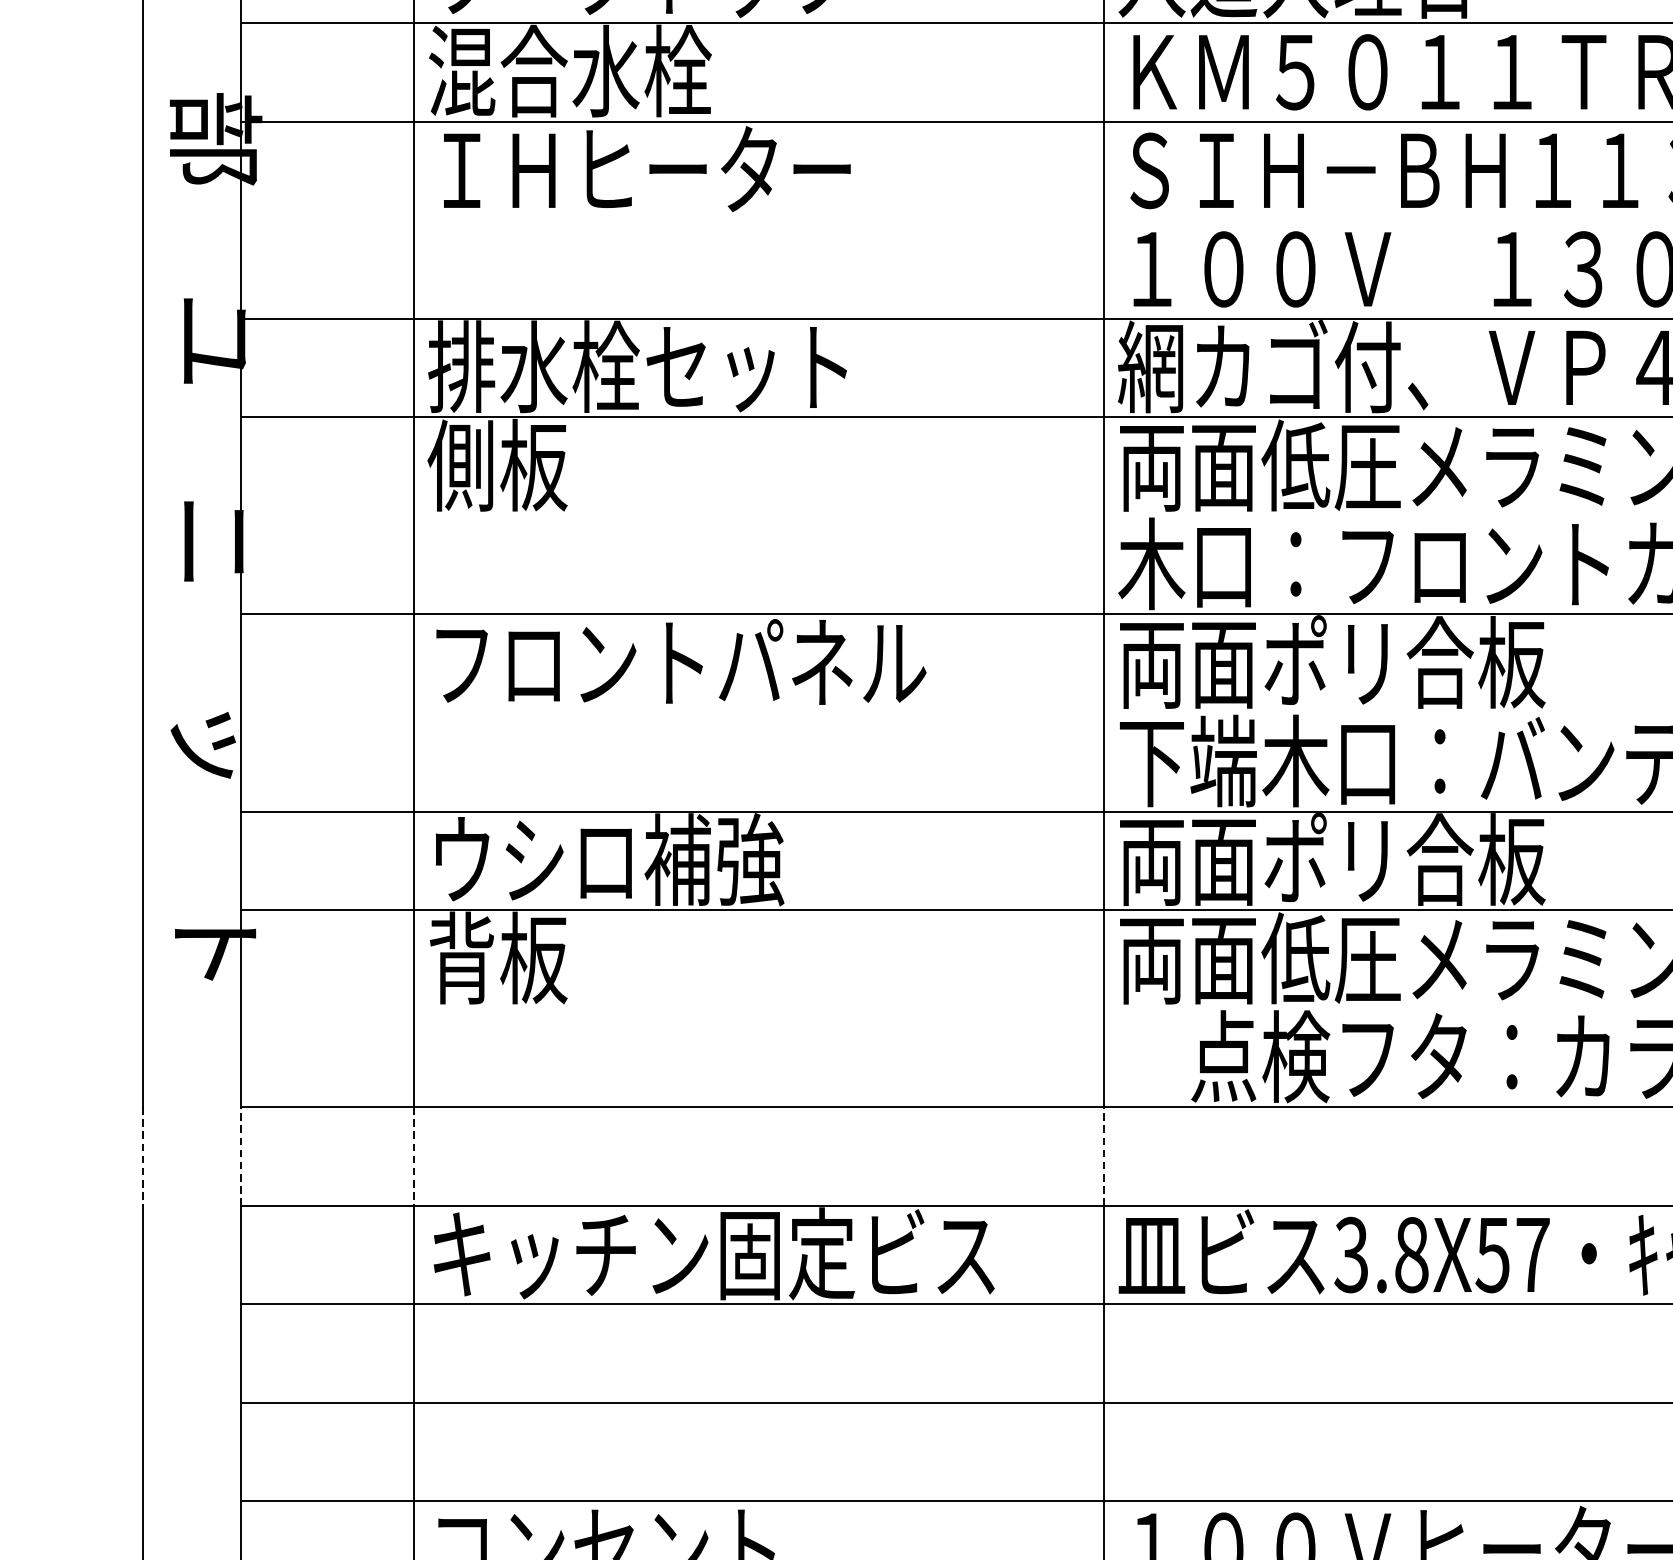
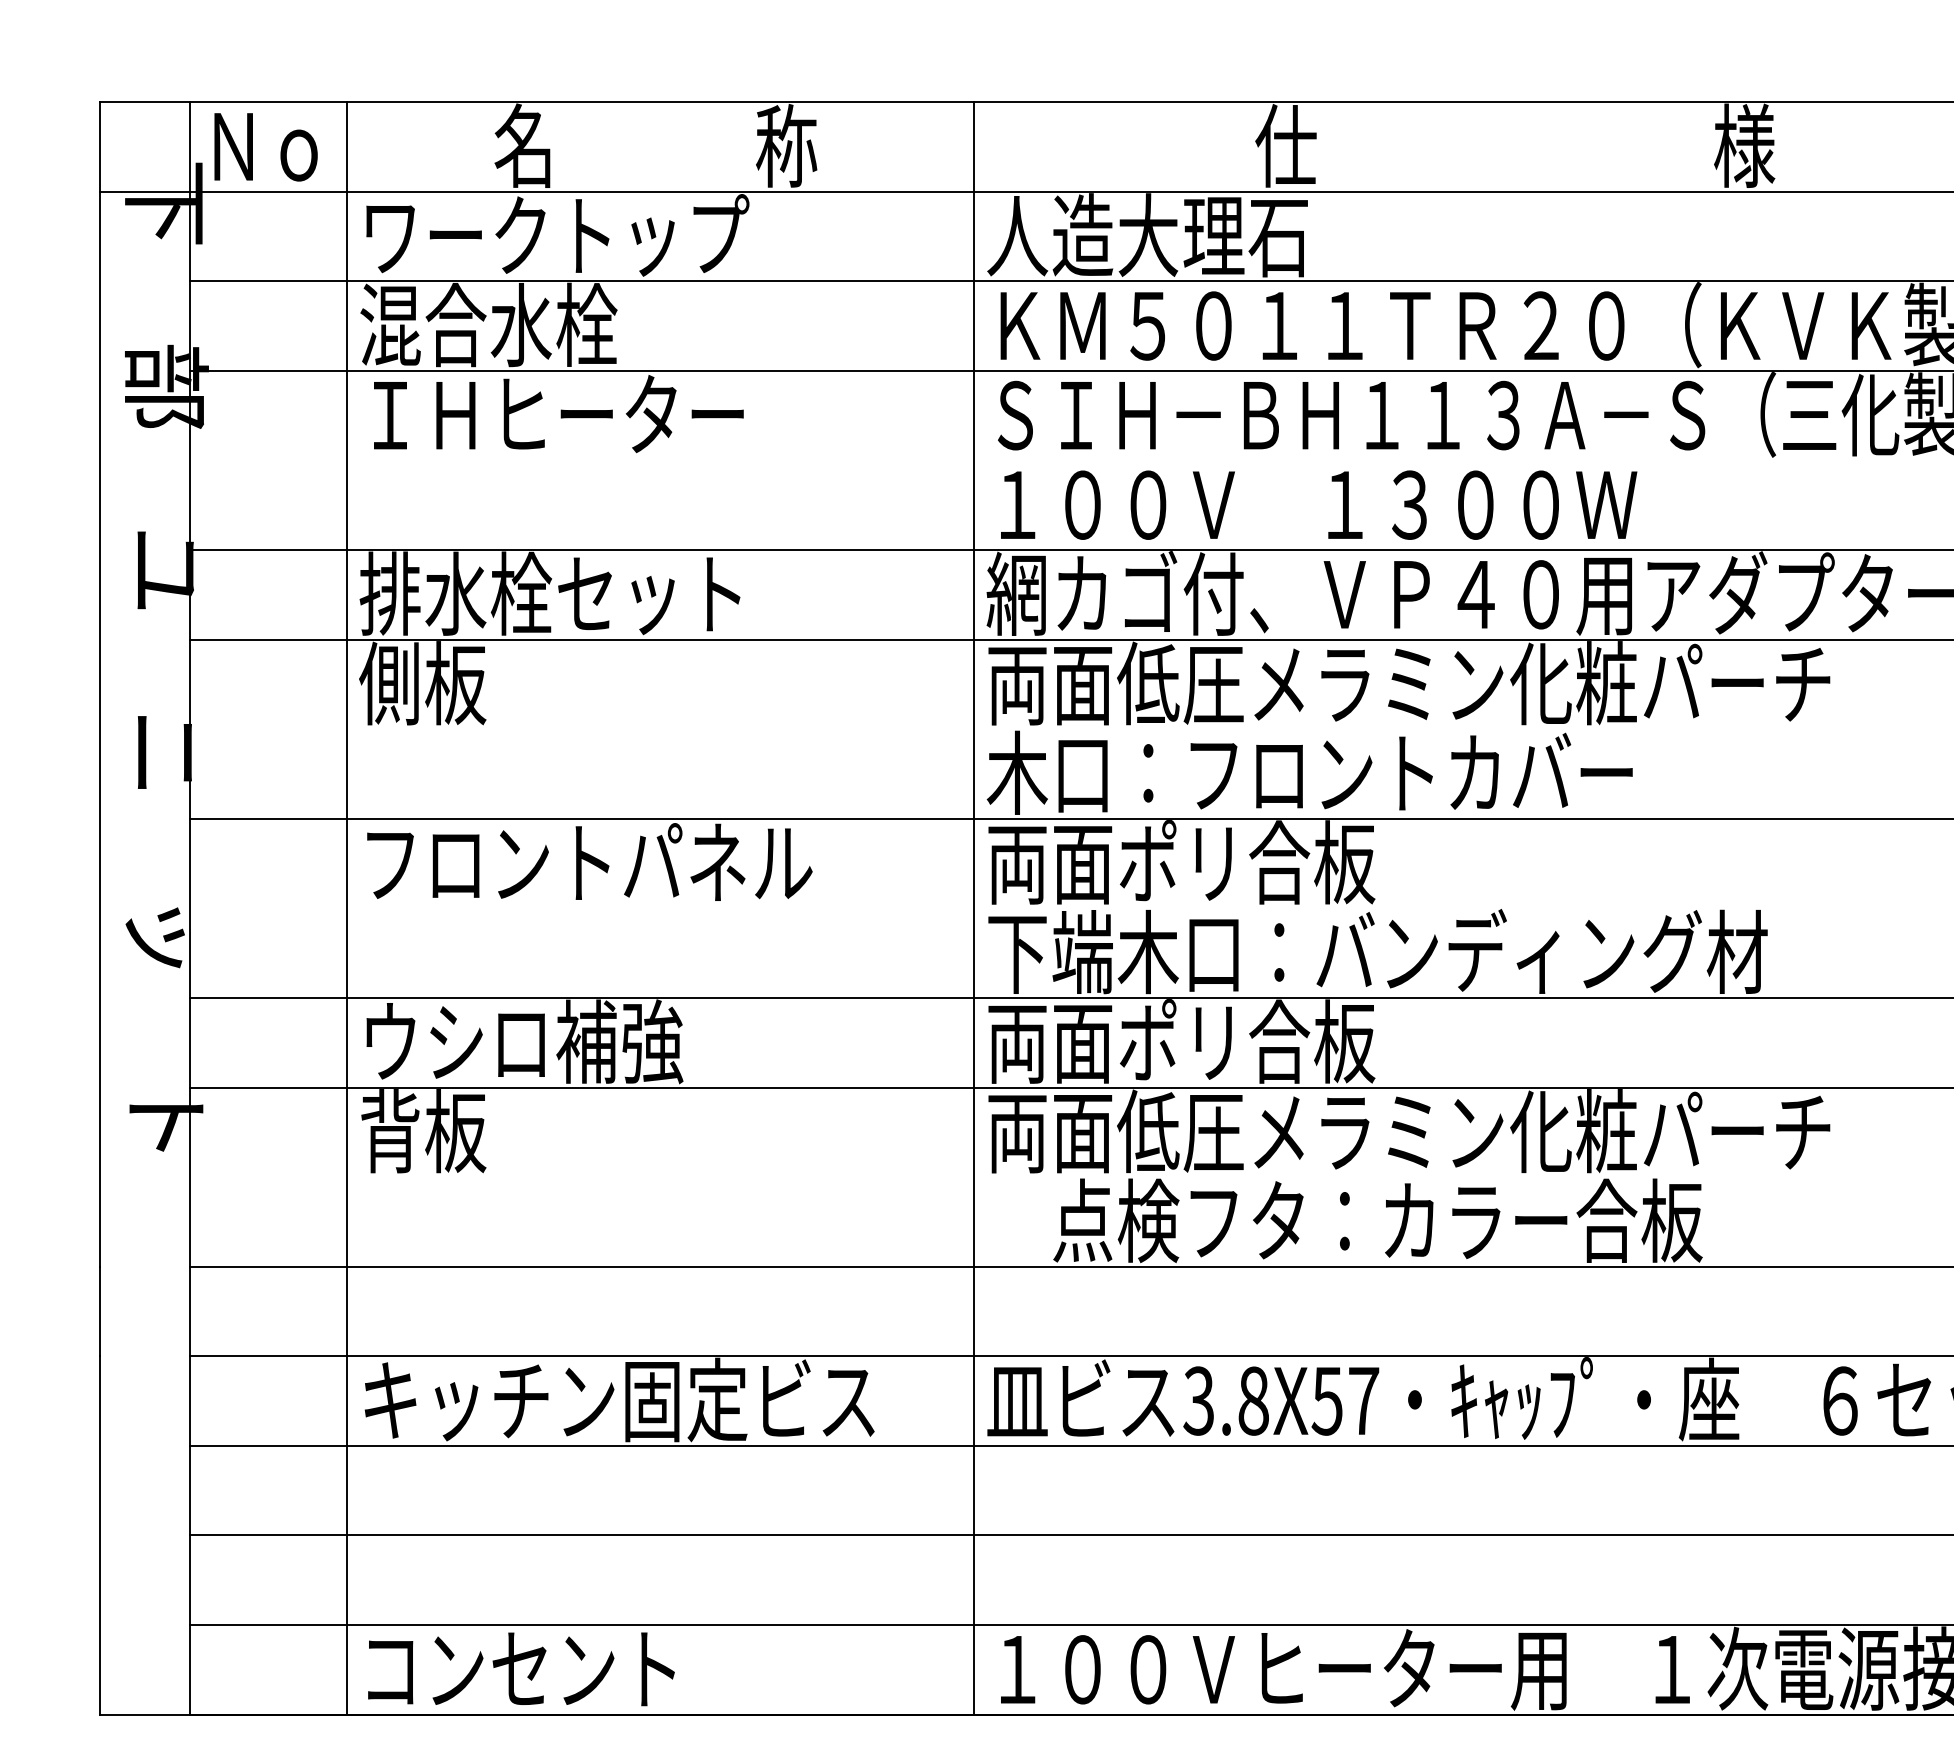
line: (143, 1156) -> (100, 1311), dashed -> solid
line: (240, 1156) -> (189, 1311), dashed -> solid
line: (413, 1156) -> (346, 1311), dashed -> solid
line: (1103, 1156) -> (973, 1311), dashed -> solid

